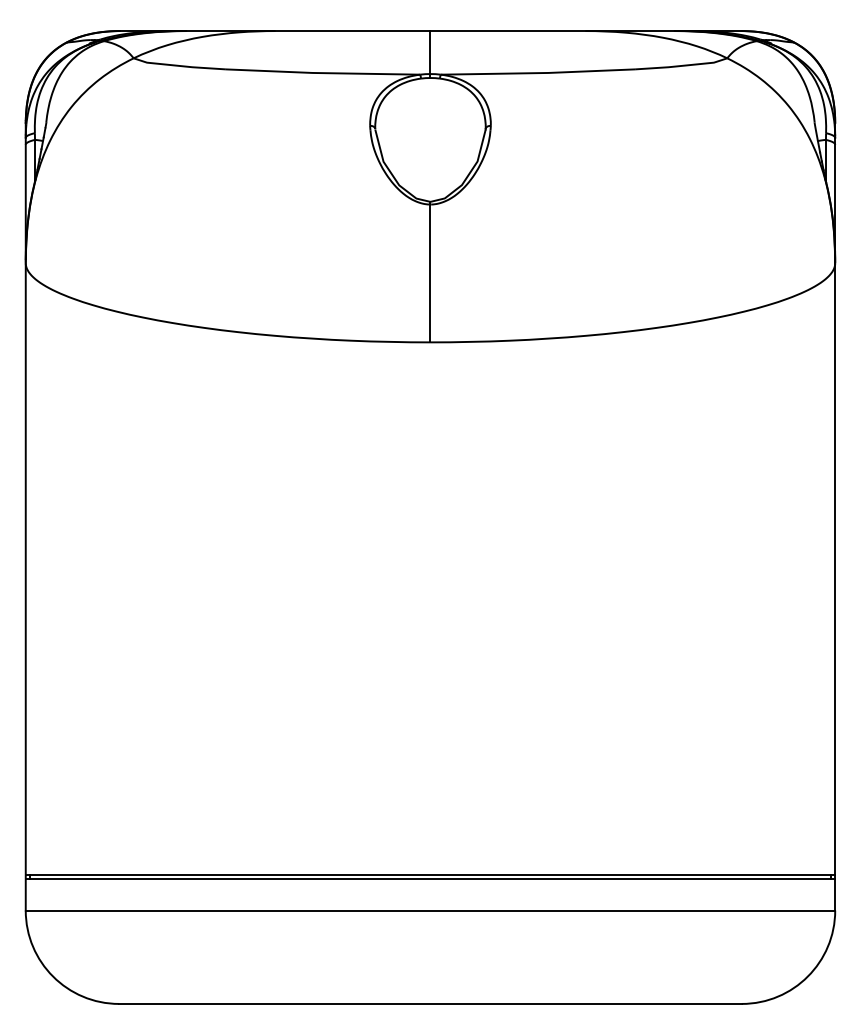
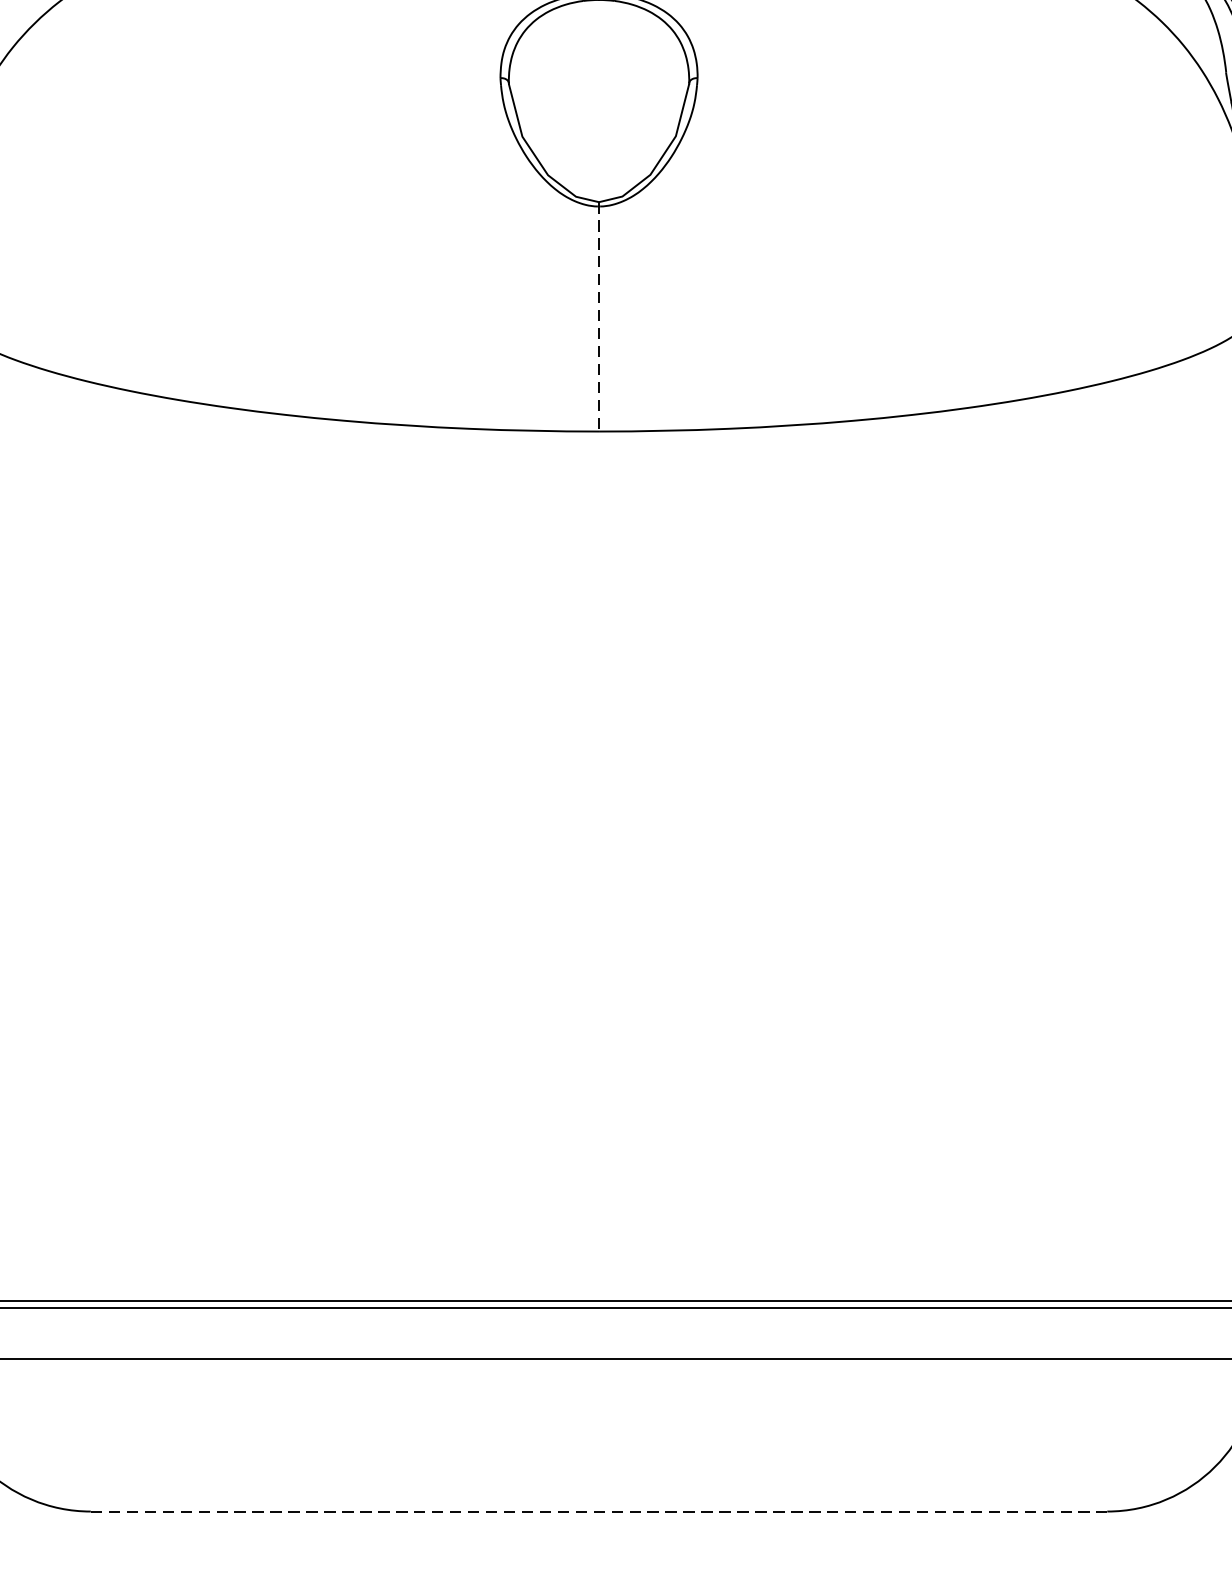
line: (430, 272) -> (599, 317), solid -> dashed
line: (430, 1003) -> (599, 1510), solid -> dashed

